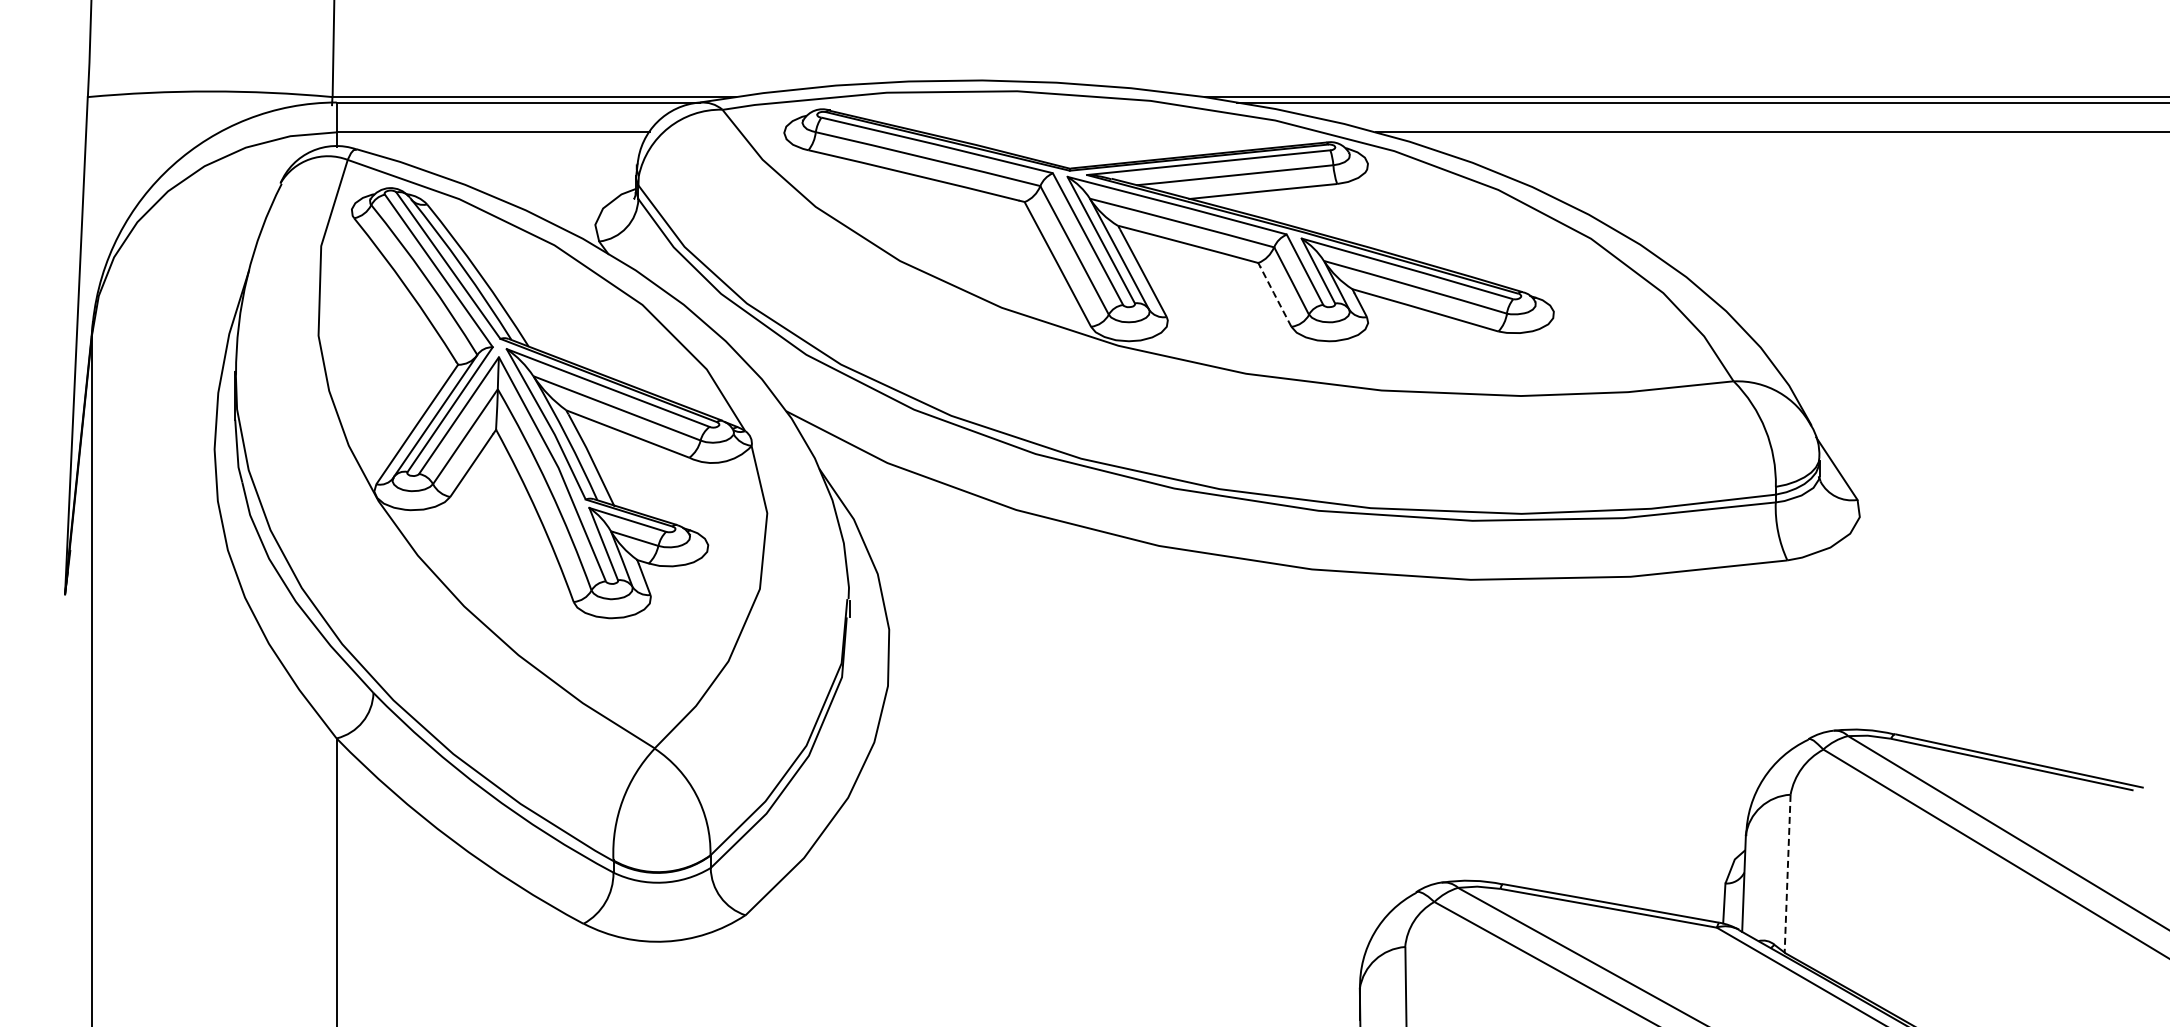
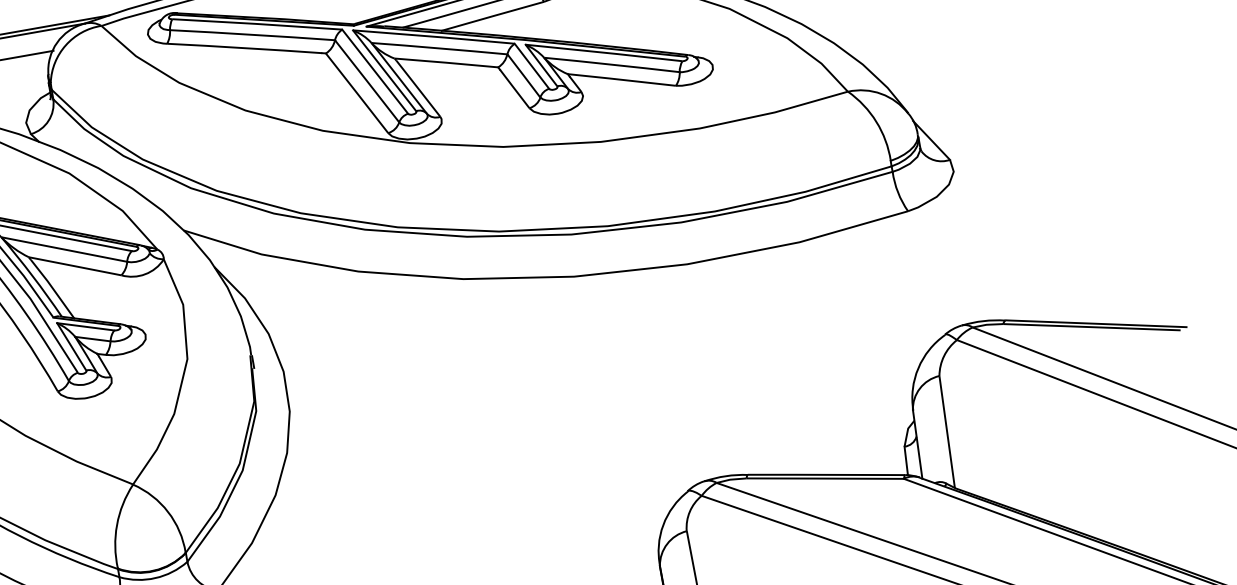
line: (1275, 296) -> (514, 88), dashed -> solid
line: (1787, 874) -> (947, 432), dashed -> solid

